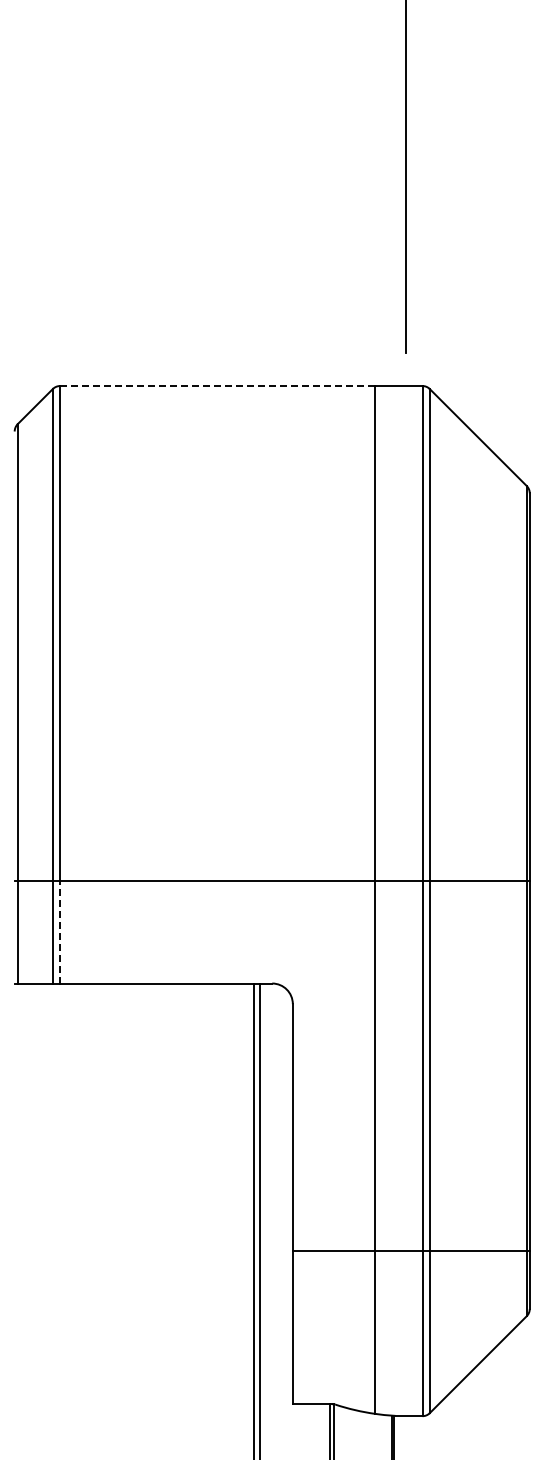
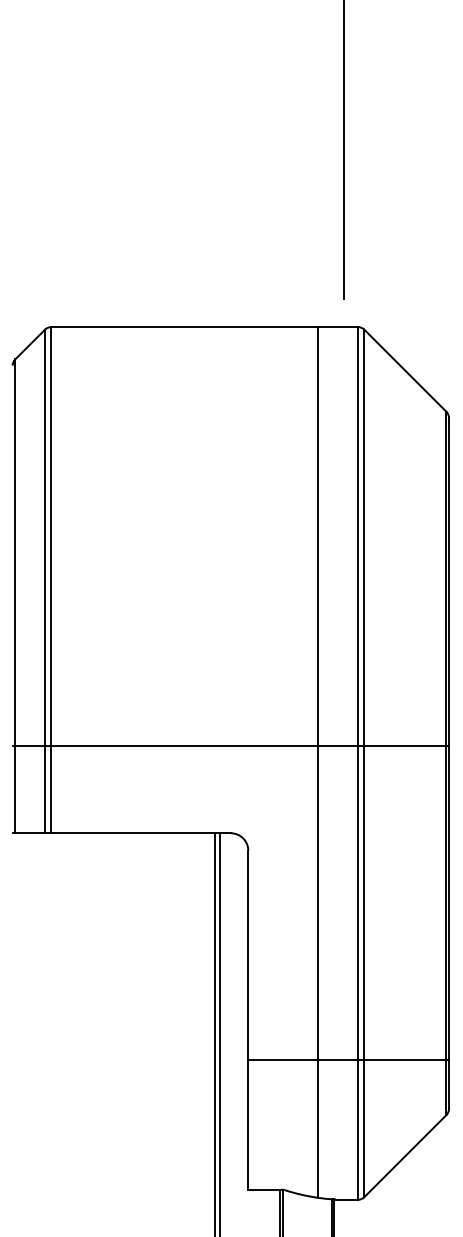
line: (217, 386) -> (184, 327), dashed -> solid
line: (60, 932) -> (51, 790), dashed -> solid

